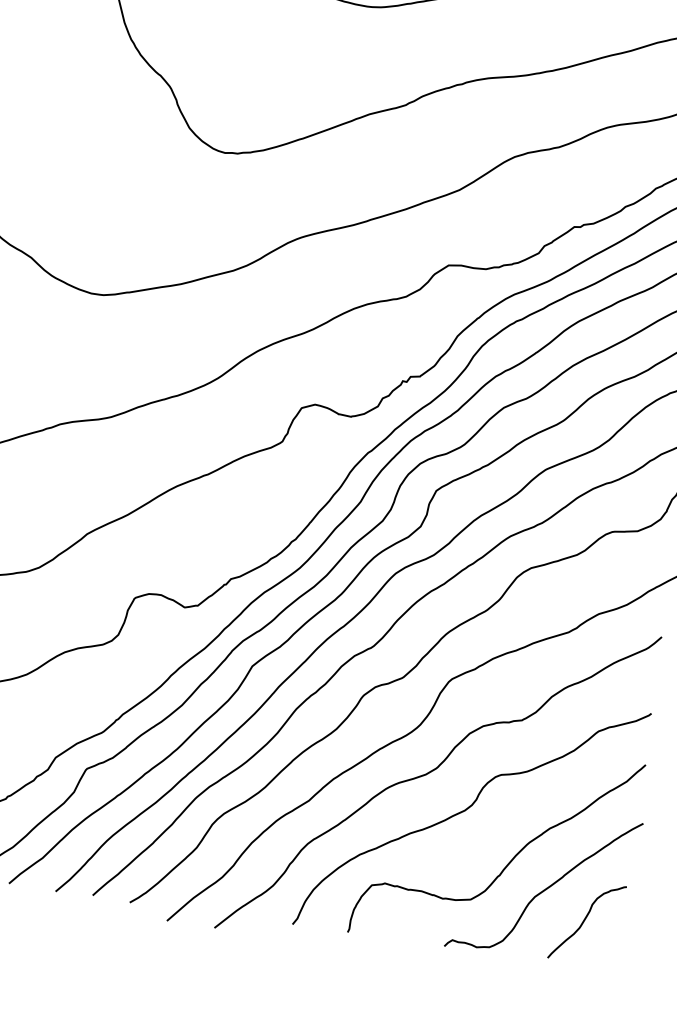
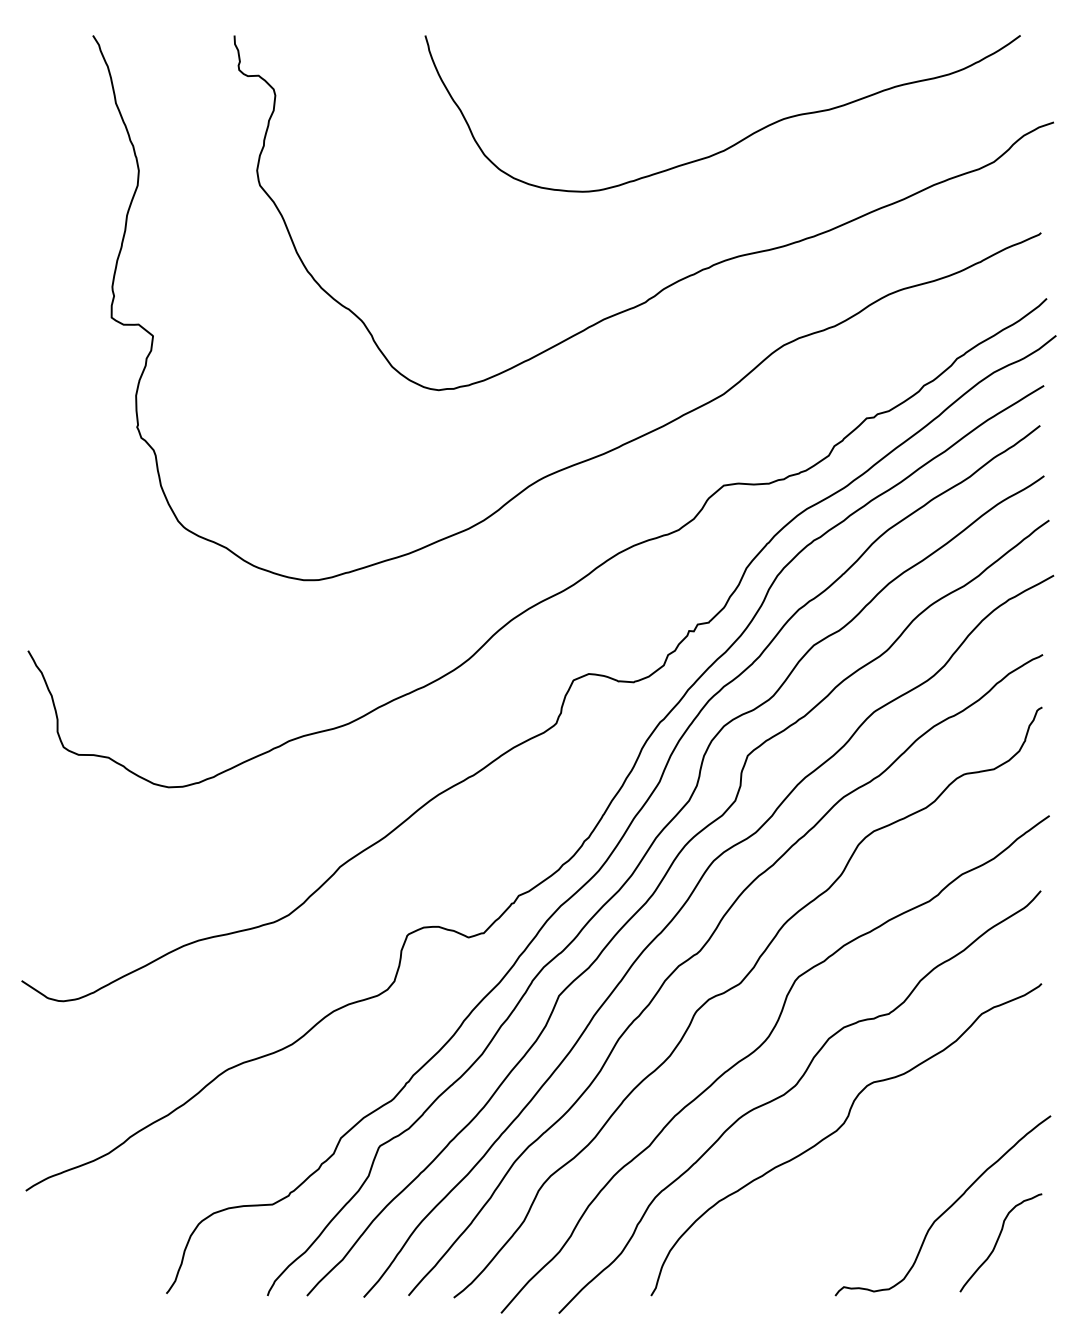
curve: (509, 861) -> (898, 1183), removed

